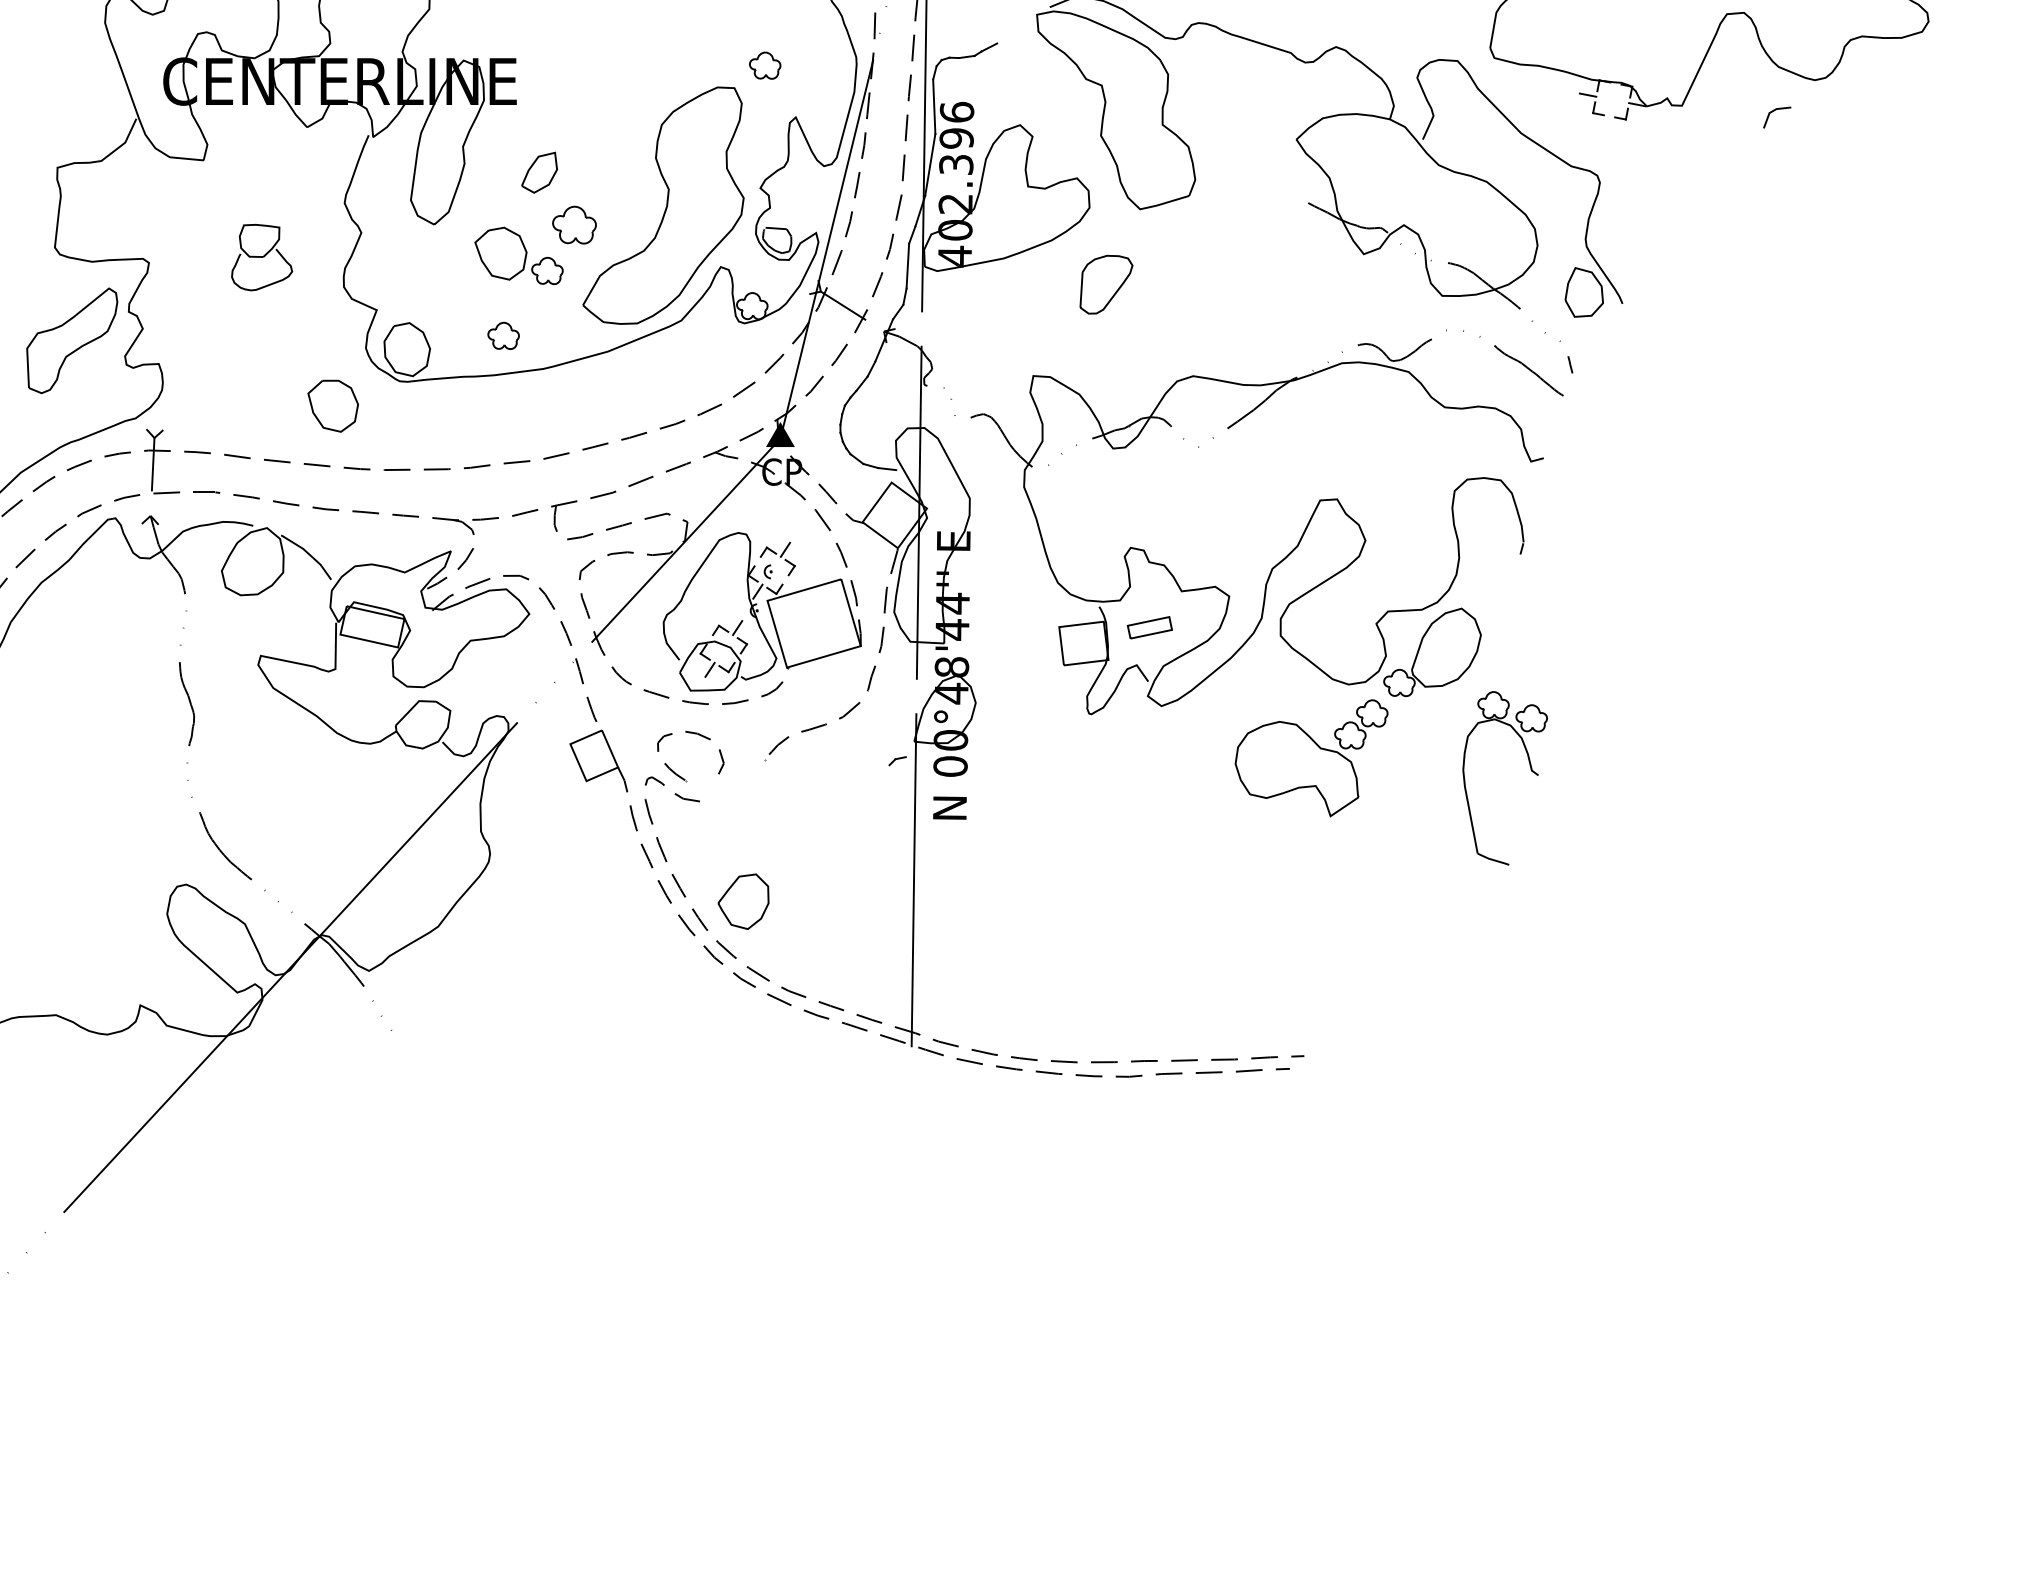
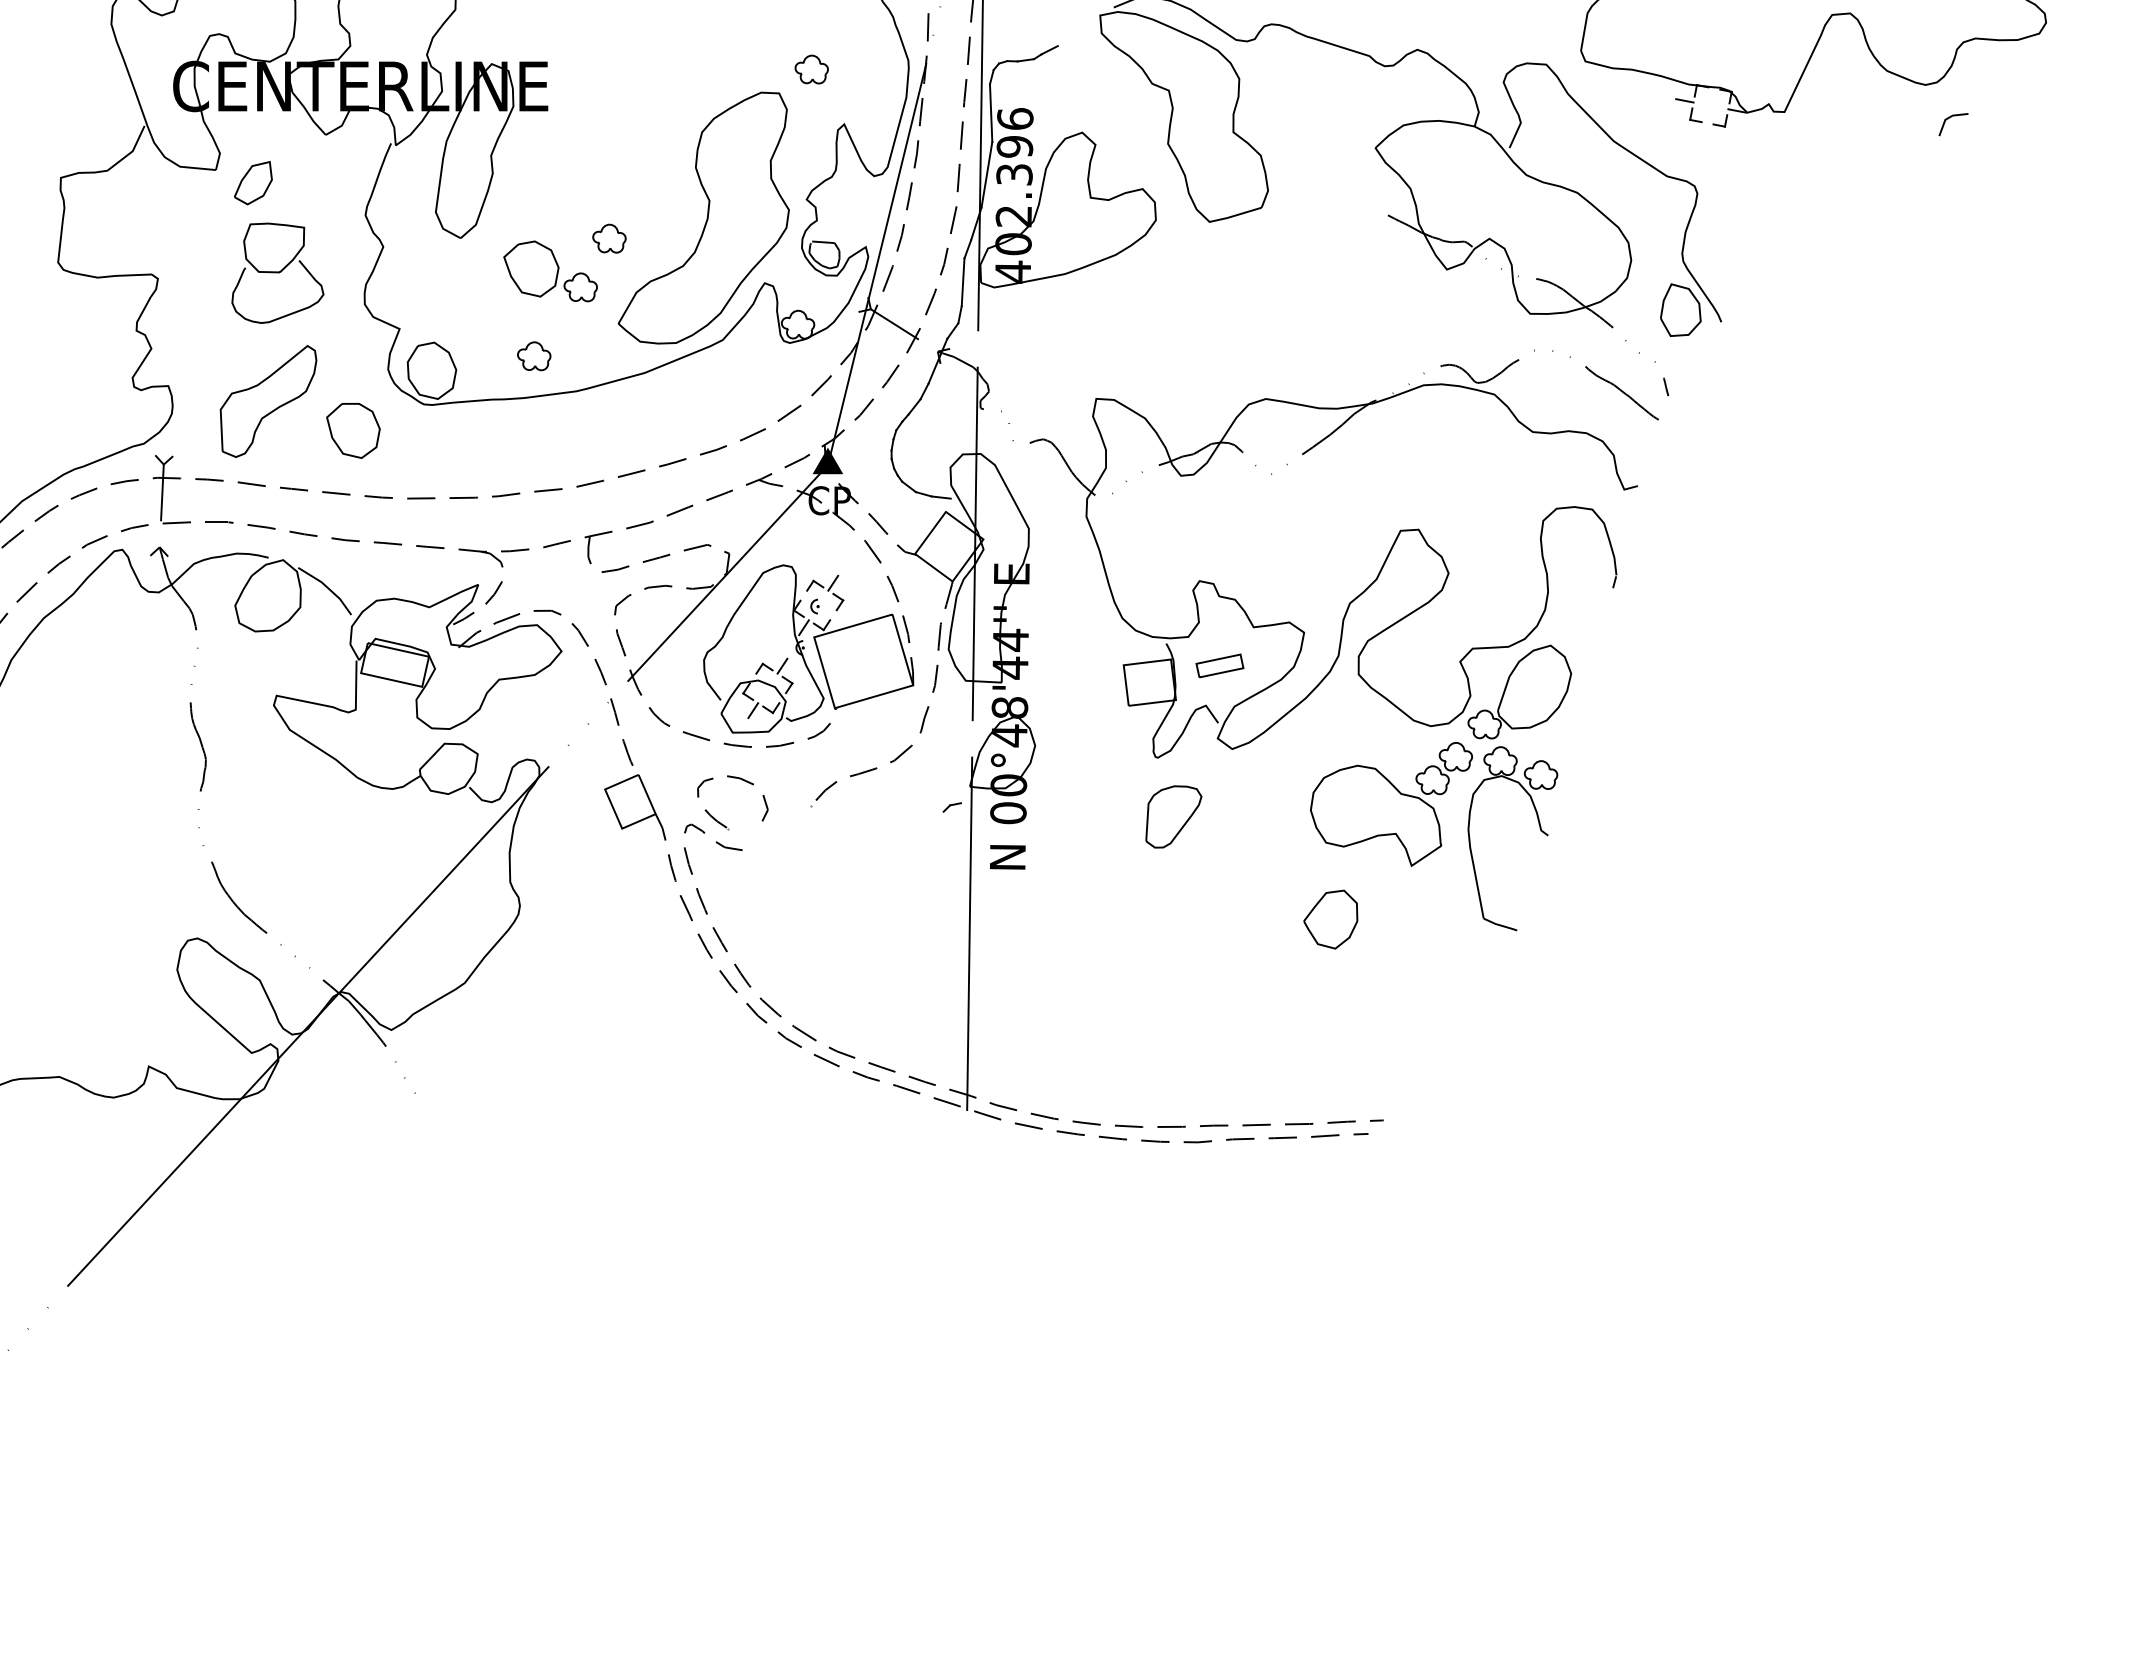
line: (1772, 112) -> (1948, 119), moved
part: (539, 173) -> (253, 183), moved
part: (574, 224) -> (609, 238), size x0.71
part: (261, 256) -> (277, 272), size x1.43
part: (1106, 284) -> (1173, 816), moved
part: (72, 340) -> (268, 401), moved
part: (1530, 768) -> (1539, 828), moved
part: (743, 901) -> (1330, 919), moved

